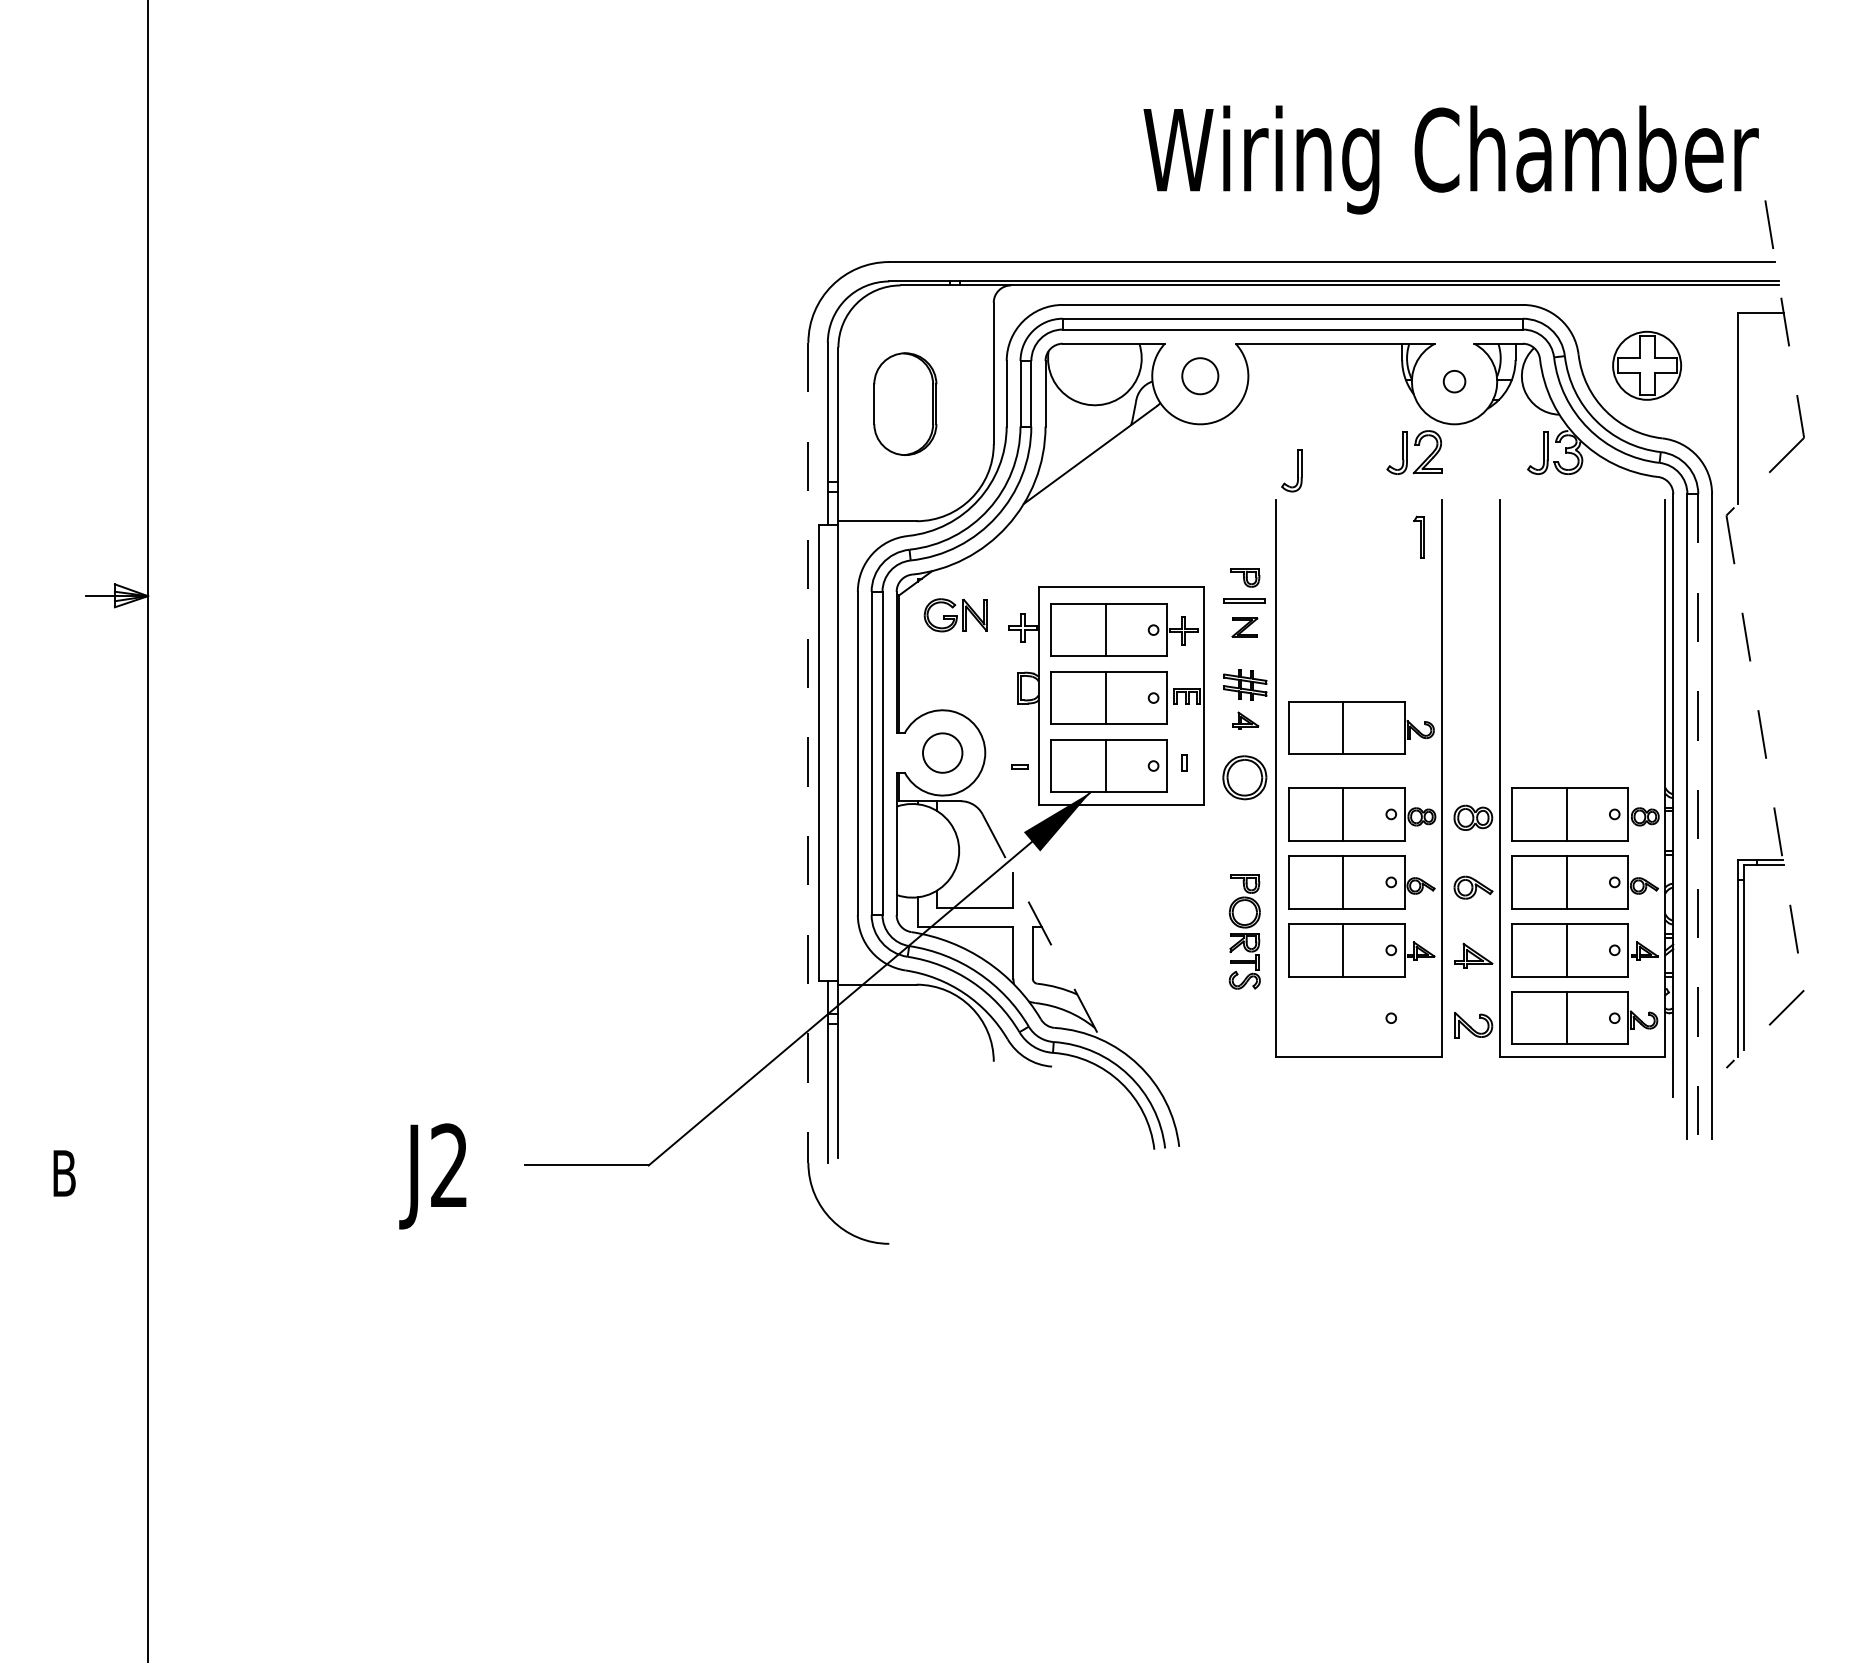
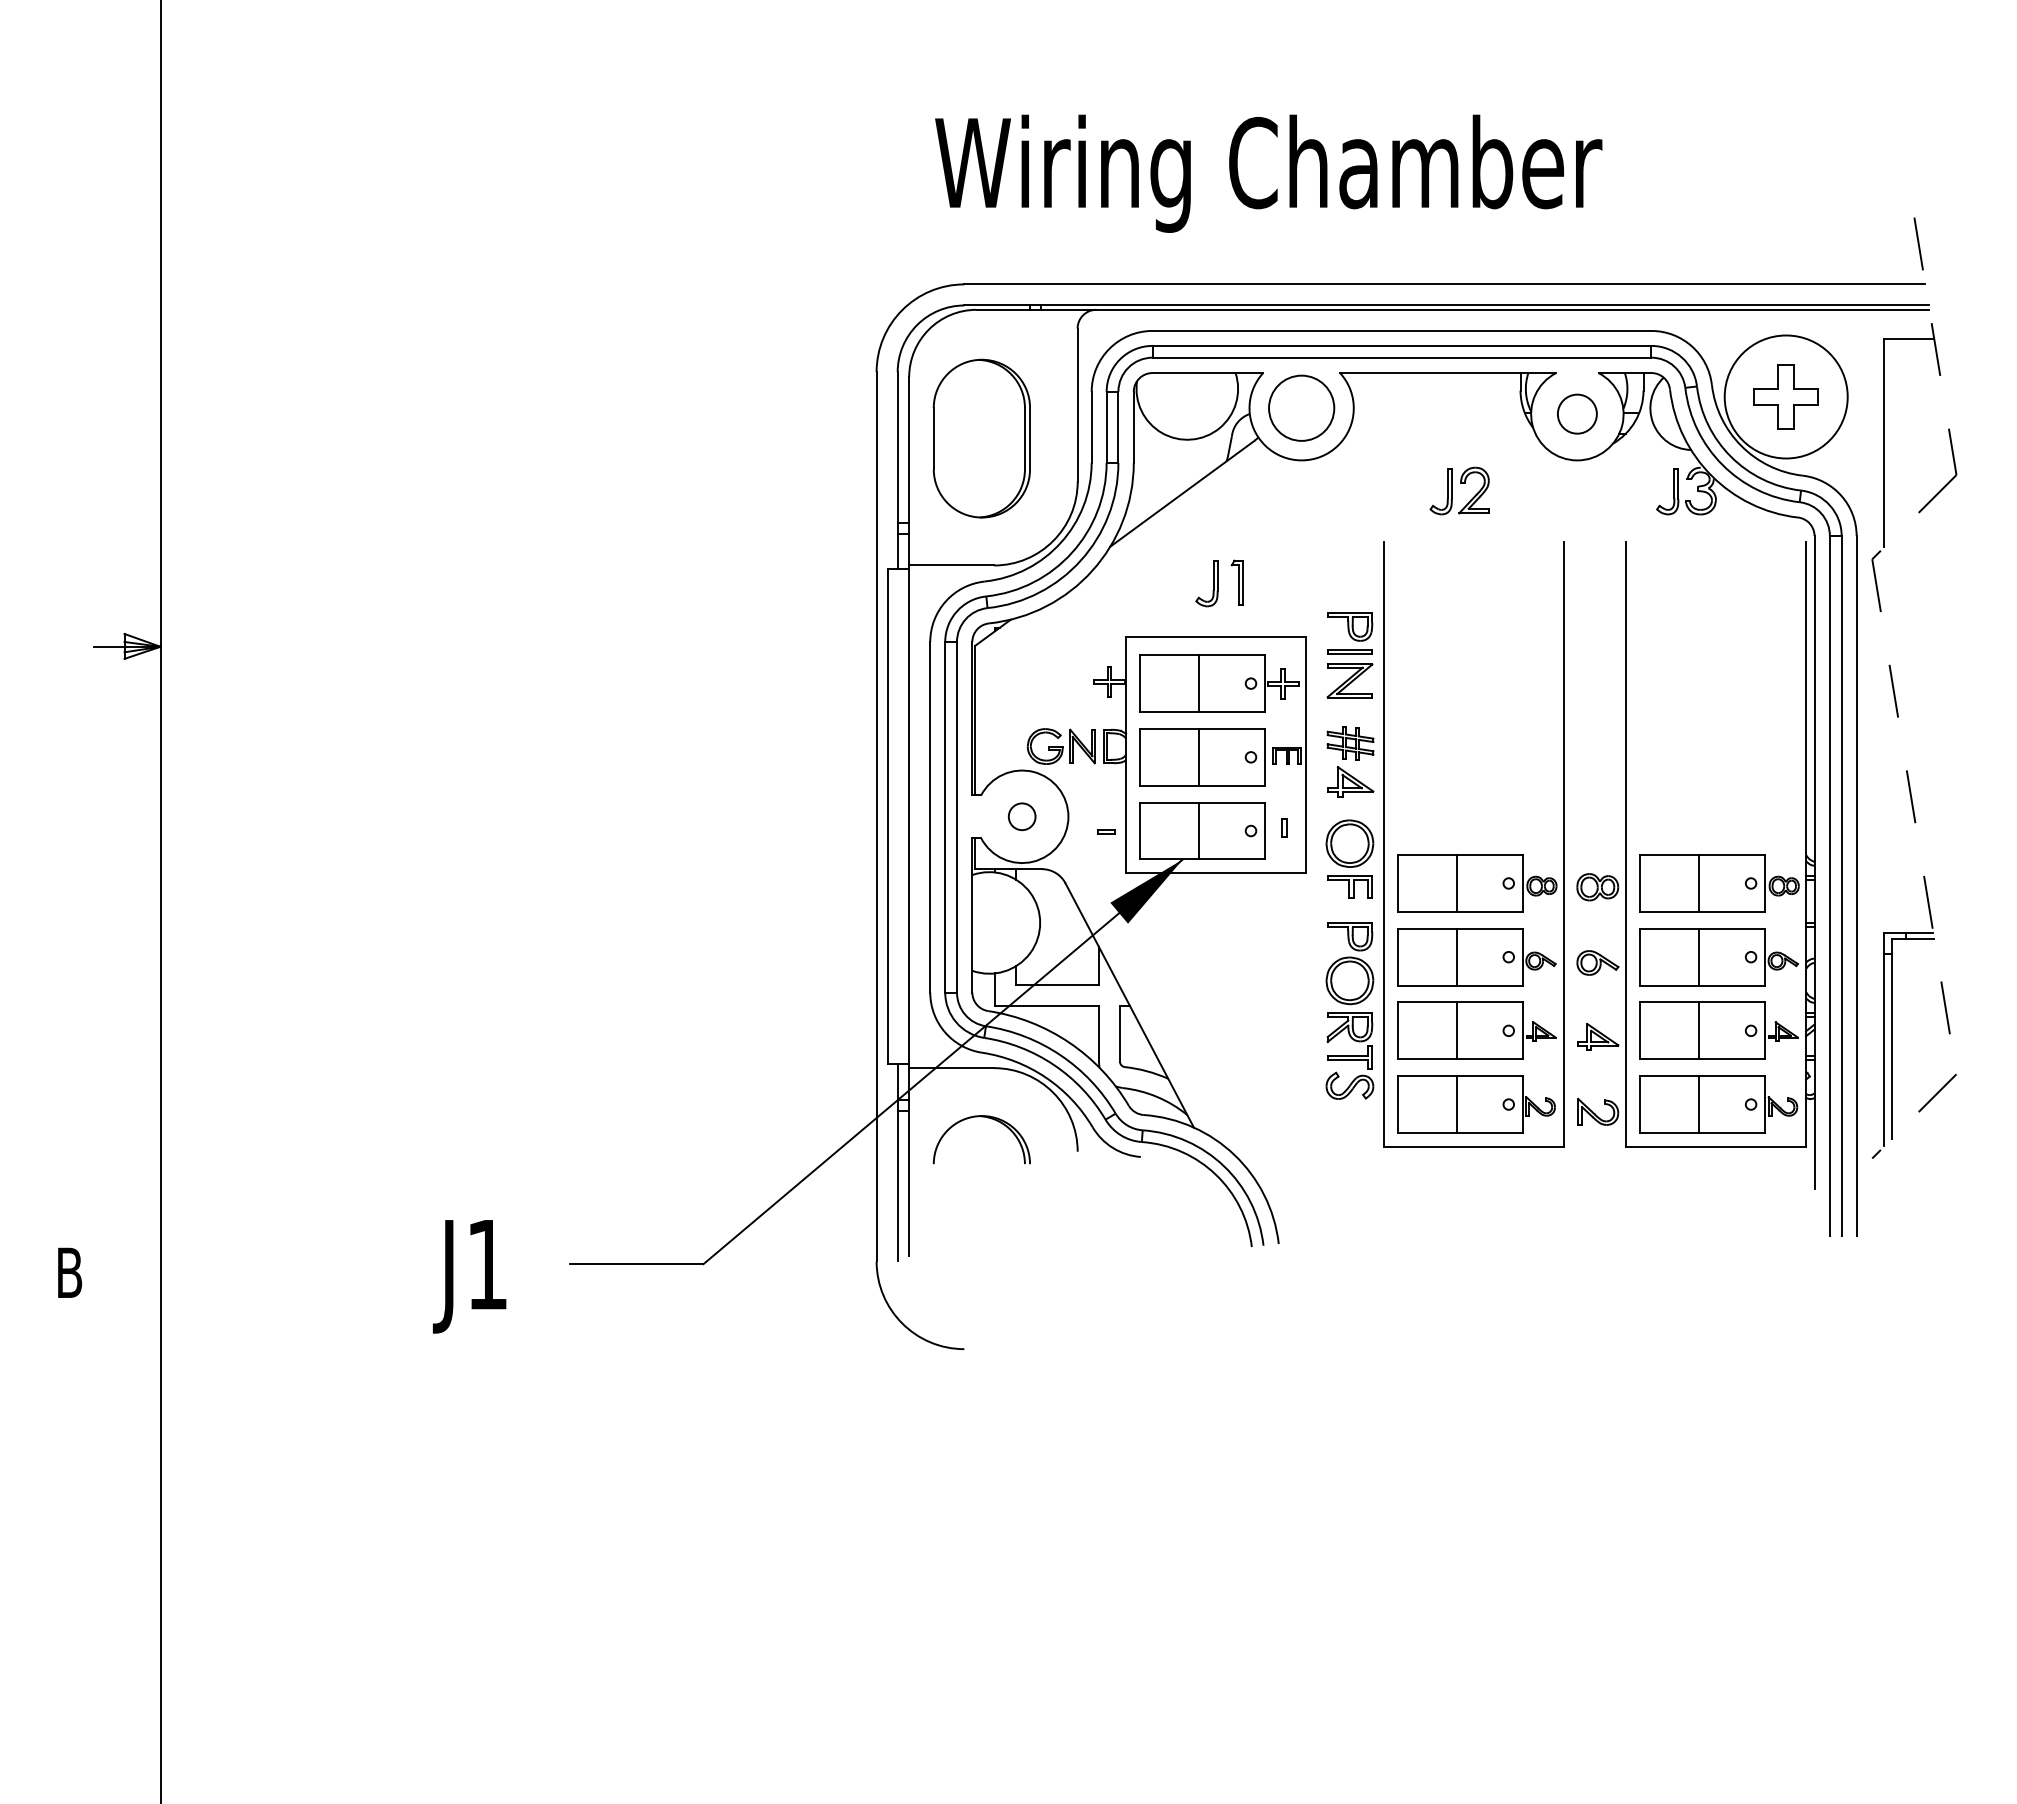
text: (1450, 159) -> (1268, 173), moved
circle: (1646, 365) -> (1785, 396), size x1.67
circle: (1200, 375) -> (1301, 407), size x1.67
circle: (1453, 381) -> (1576, 413), size x1.67
part: (905, 404) -> (981, 438), size x1.43
part: (1407, 452) -> (1452, 490), moved
part: (1297, 470) -> (1213, 583), moved
part: (1418, 536) -> (1236, 582), moved
part: (1245, 577) -> (1350, 626), size x1.43
part: (954, 615) -> (1060, 746), moved
part: (1244, 627) -> (1349, 680), size x1.67
part: (1245, 720) -> (1350, 781), size x1.67
part: (1361, 727) -> (1476, 1104), moved
line: (808, 752) -> (876, 816), dashed -> solid
circle: (941, 752) -> (1021, 816), size x0.62
part: (1244, 817) -> (1349, 886), added
line: (1698, 817) -> (1841, 886), dashed -> solid
line: (1041, 926) -> (1129, 1005), dashed -> solid
part: (1244, 931) -> (1349, 1010), size x1.43
part: (910, 1031) -> (987, 1118), added
text: (448, 1164) -> (486, 1263), J2 -> J1

